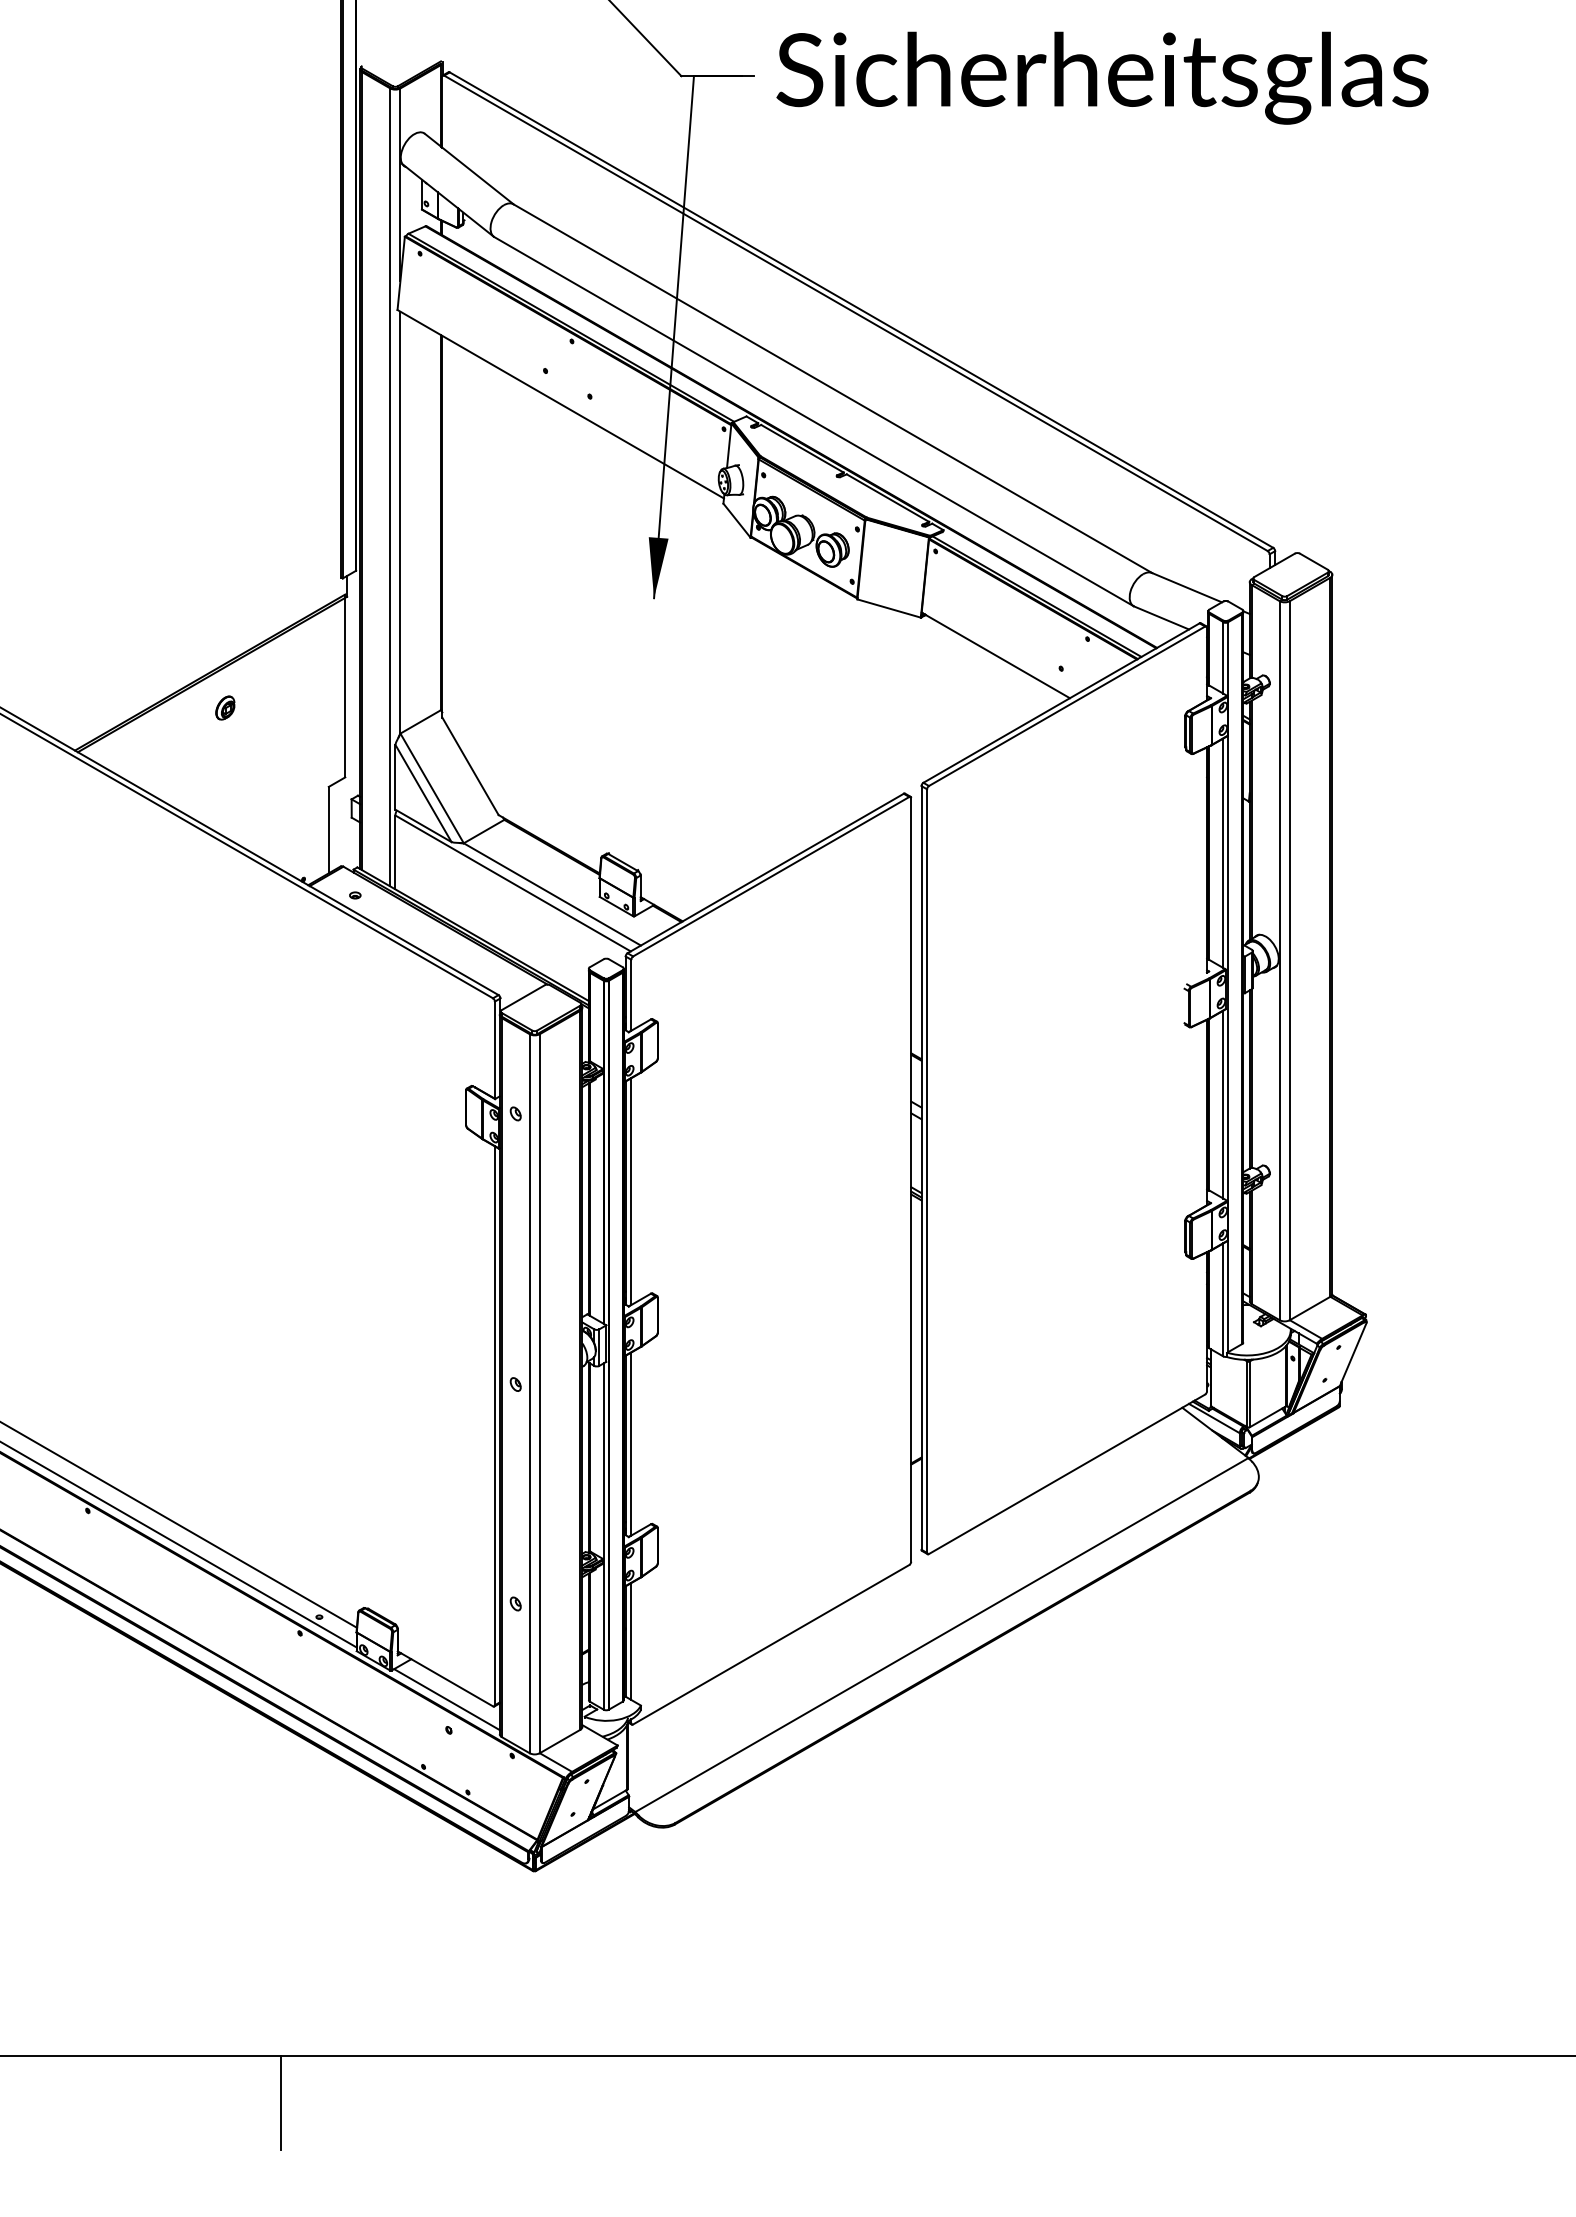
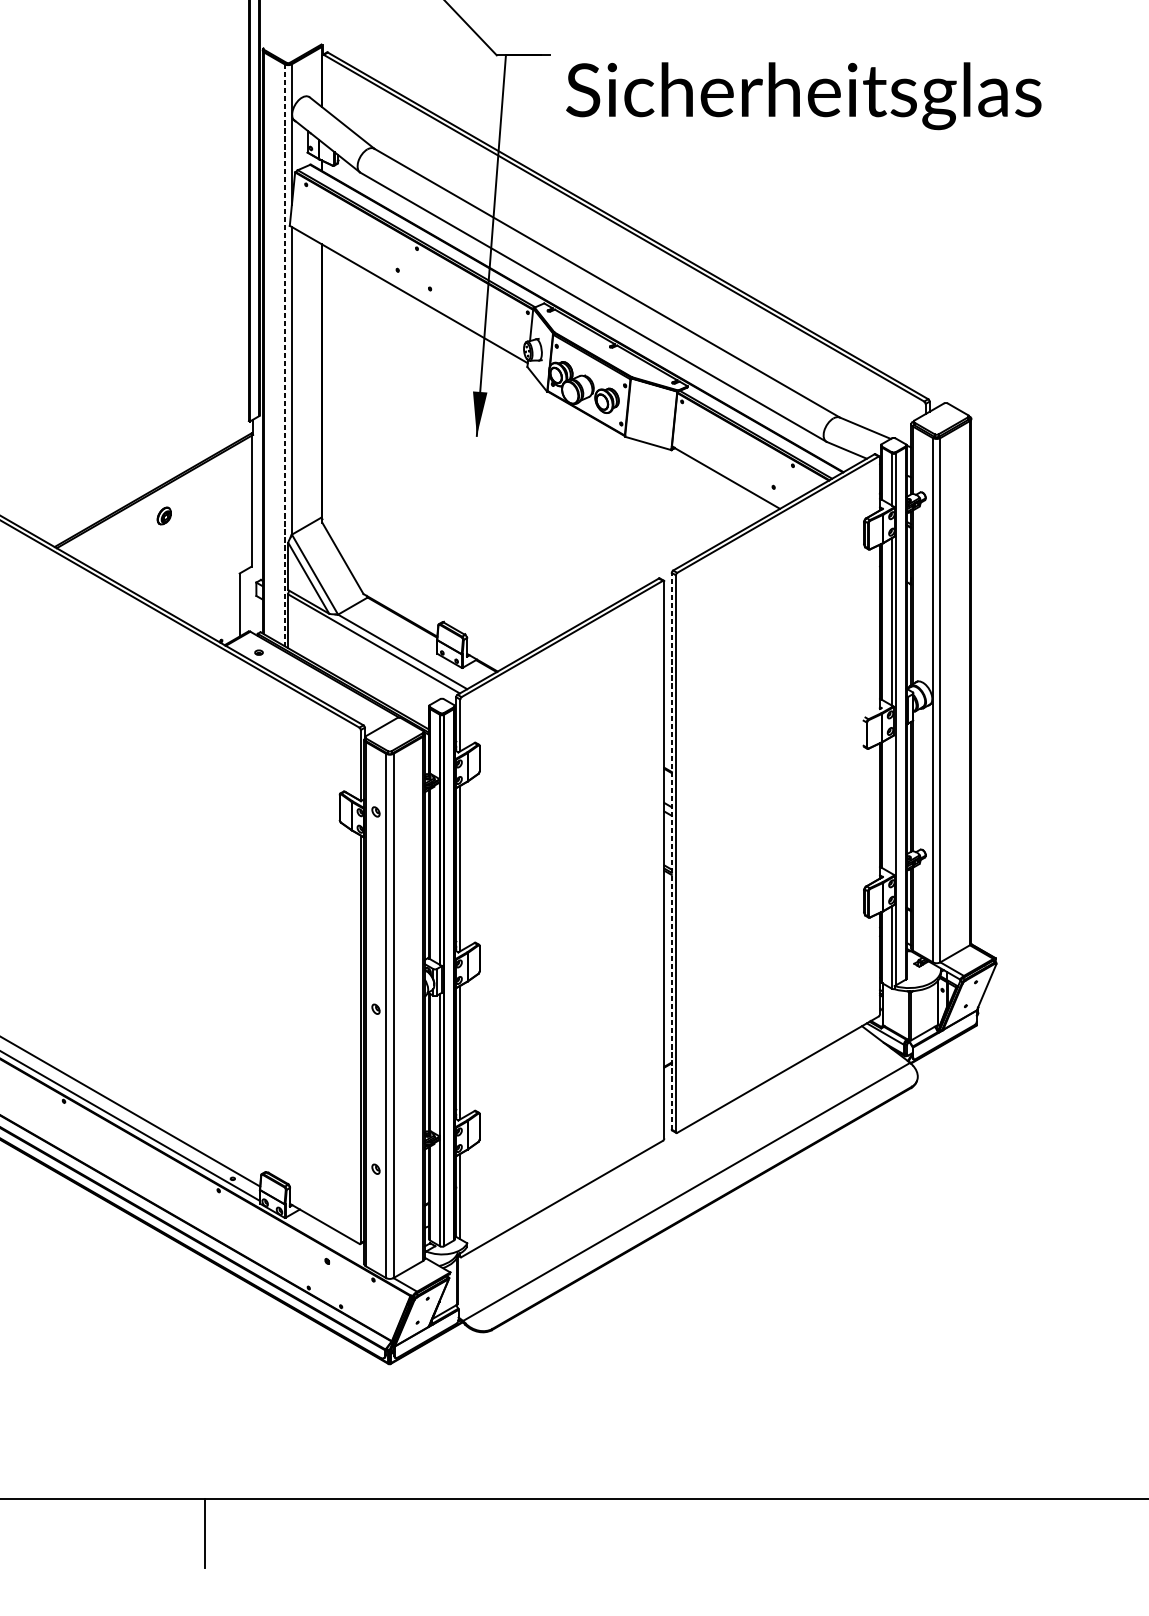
text: (1102, 77) -> (803, 95), moved
line: (390, 487) -> (284, 355), solid -> dashed
line: (1223, 1104) -> (892, 805), removed
line: (921, 1167) -> (671, 851), solid -> dashed
line: (446, 1699) -> (325, 1238), removed

